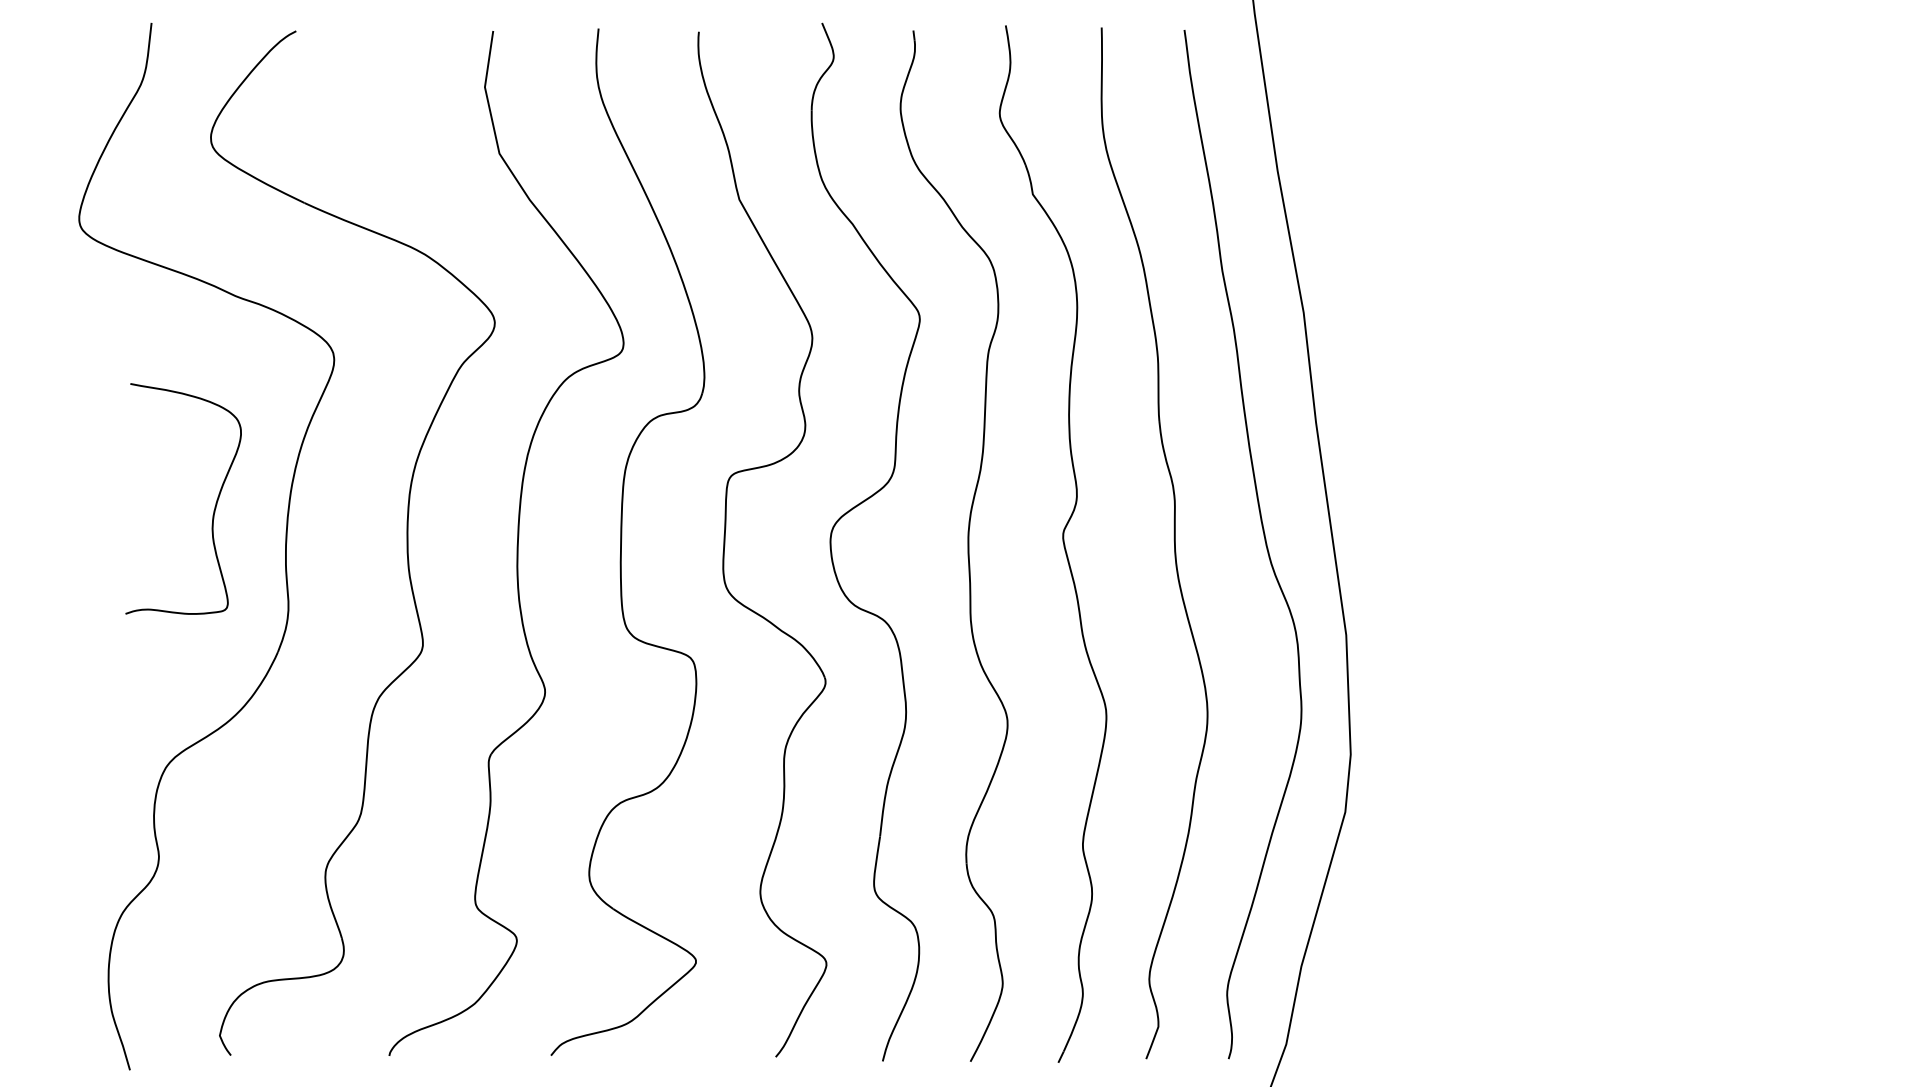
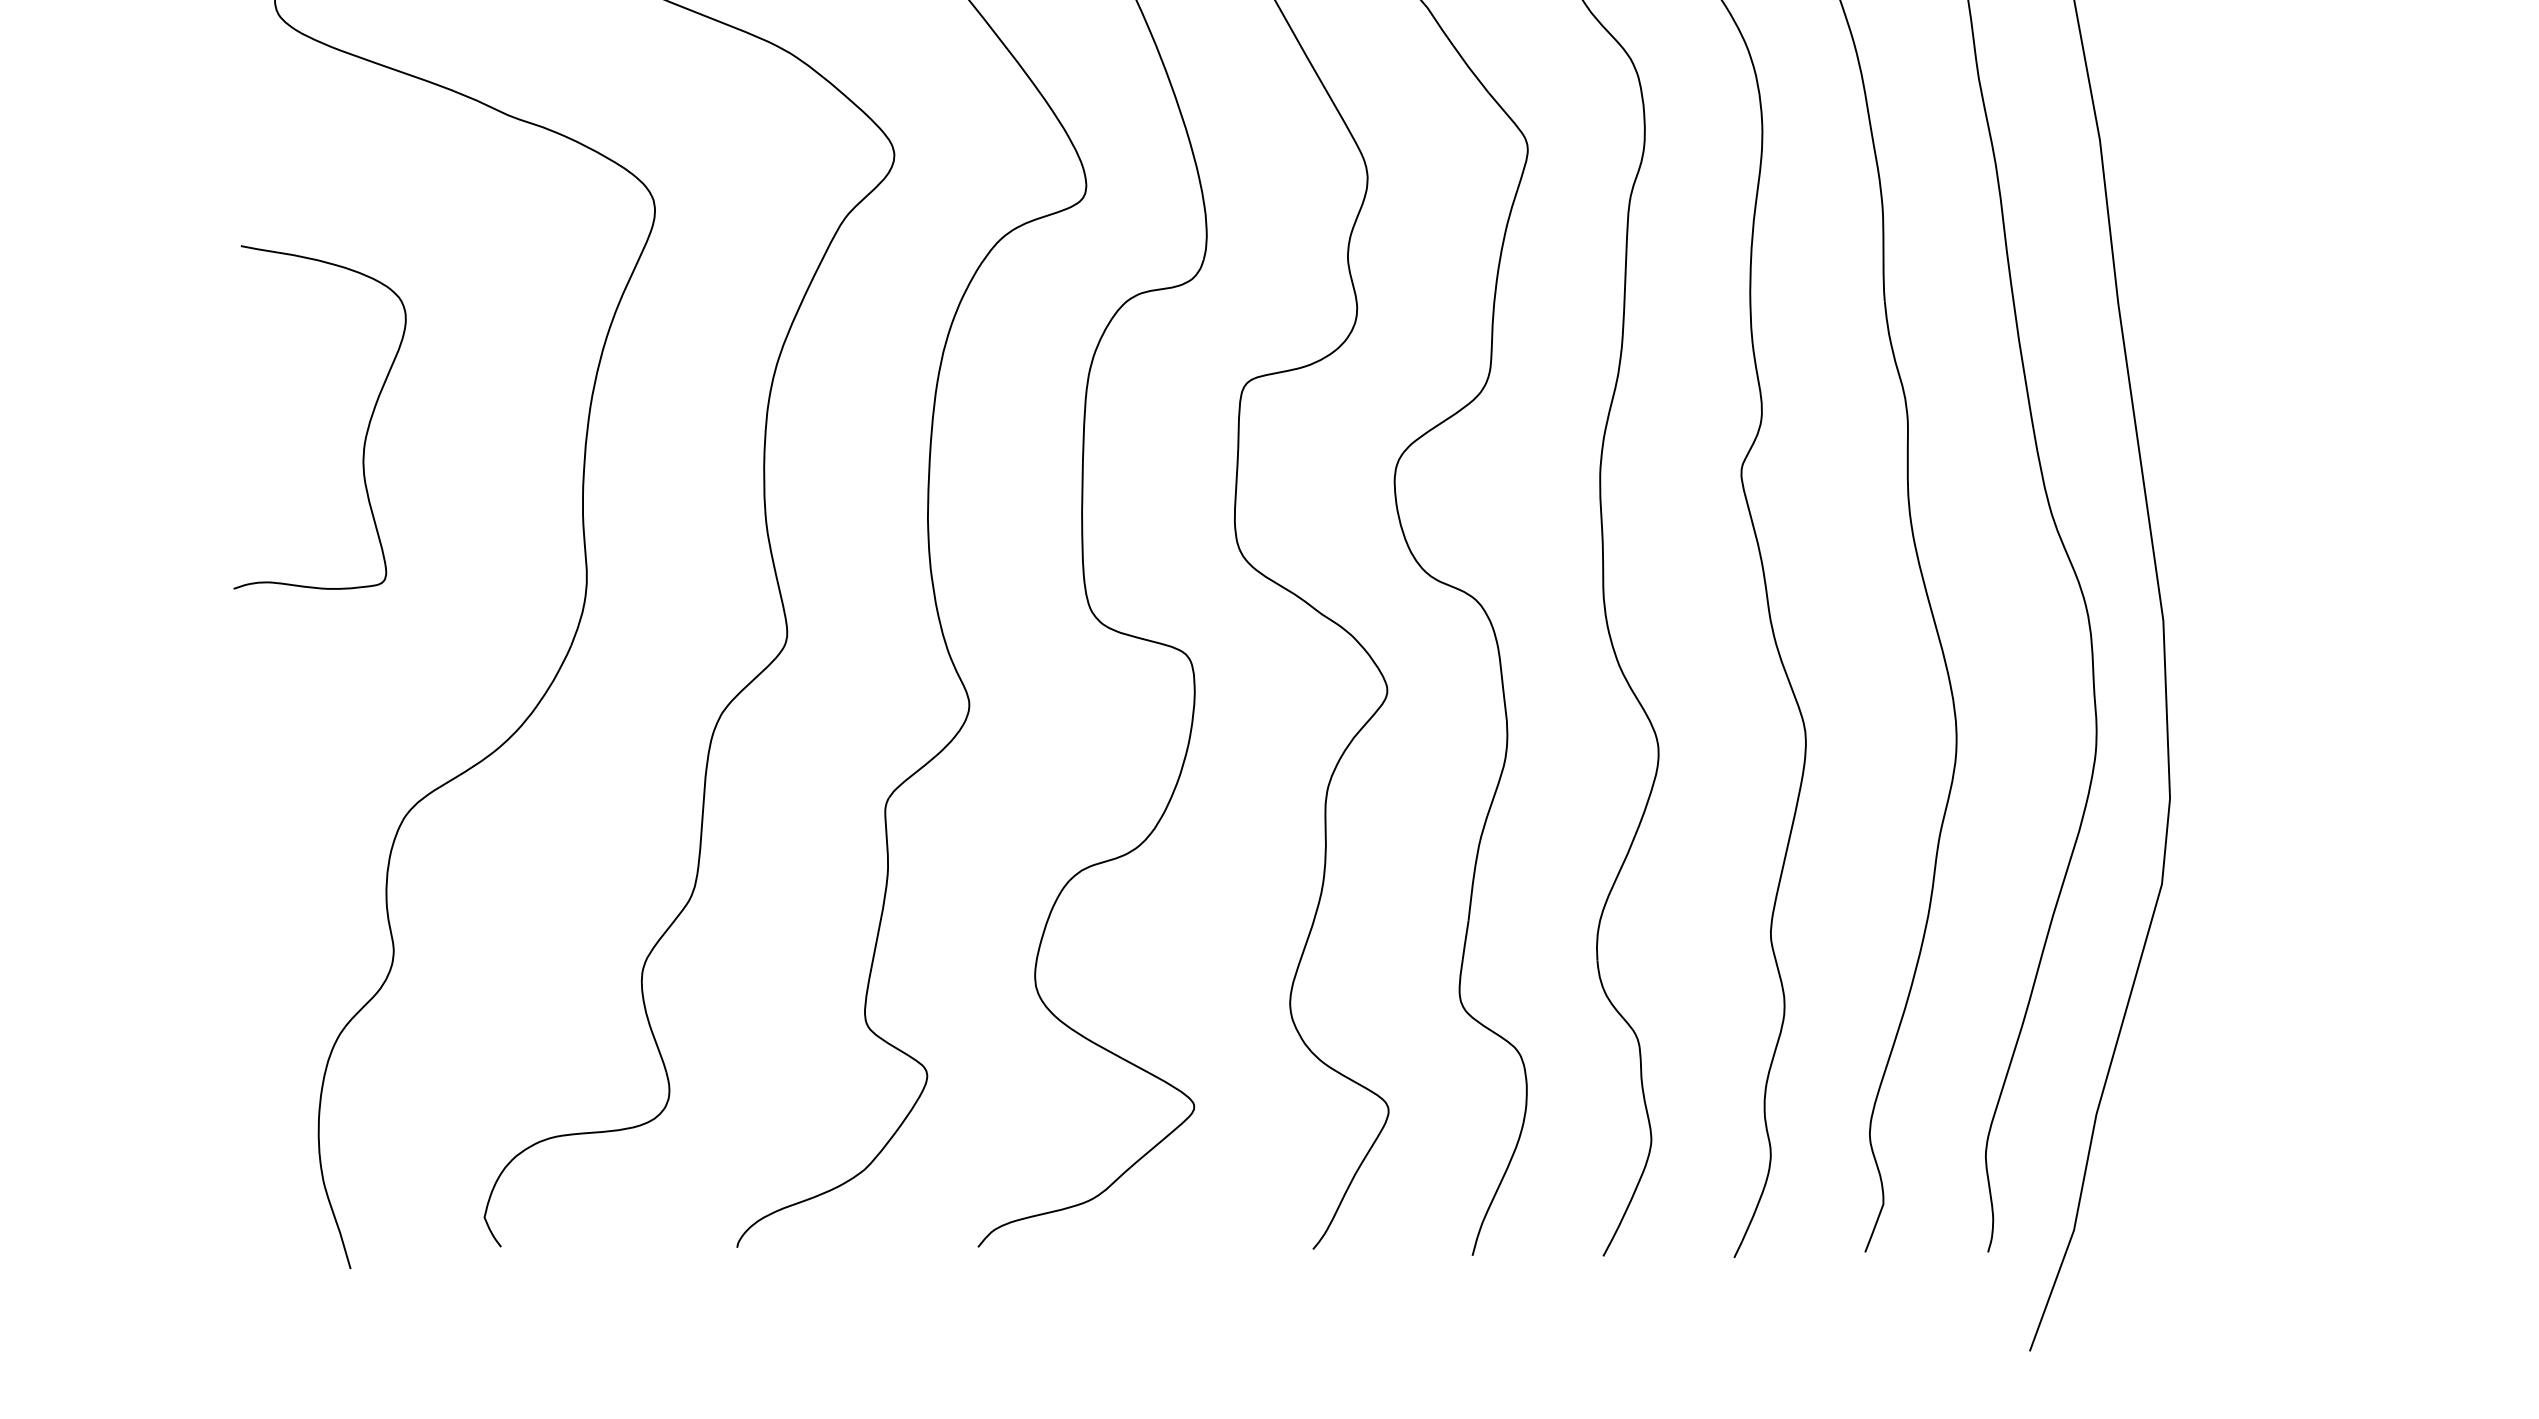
curve: (214, 506) -> (366, 428), moved

